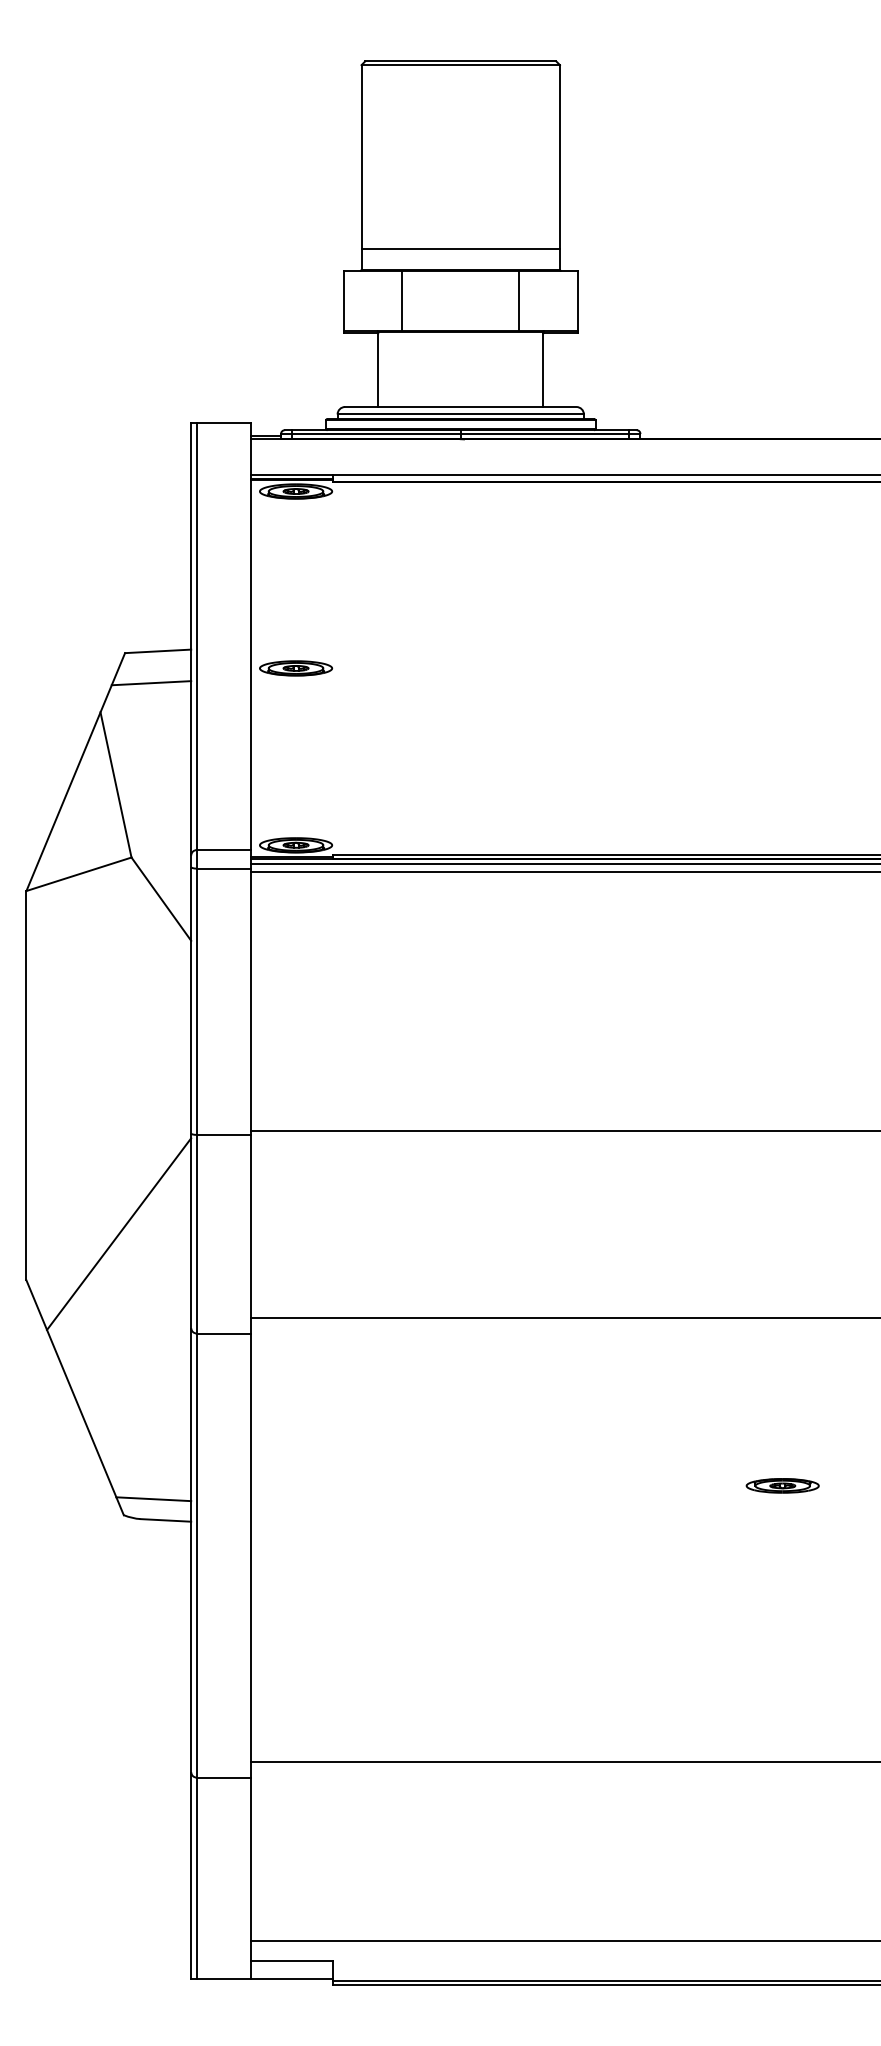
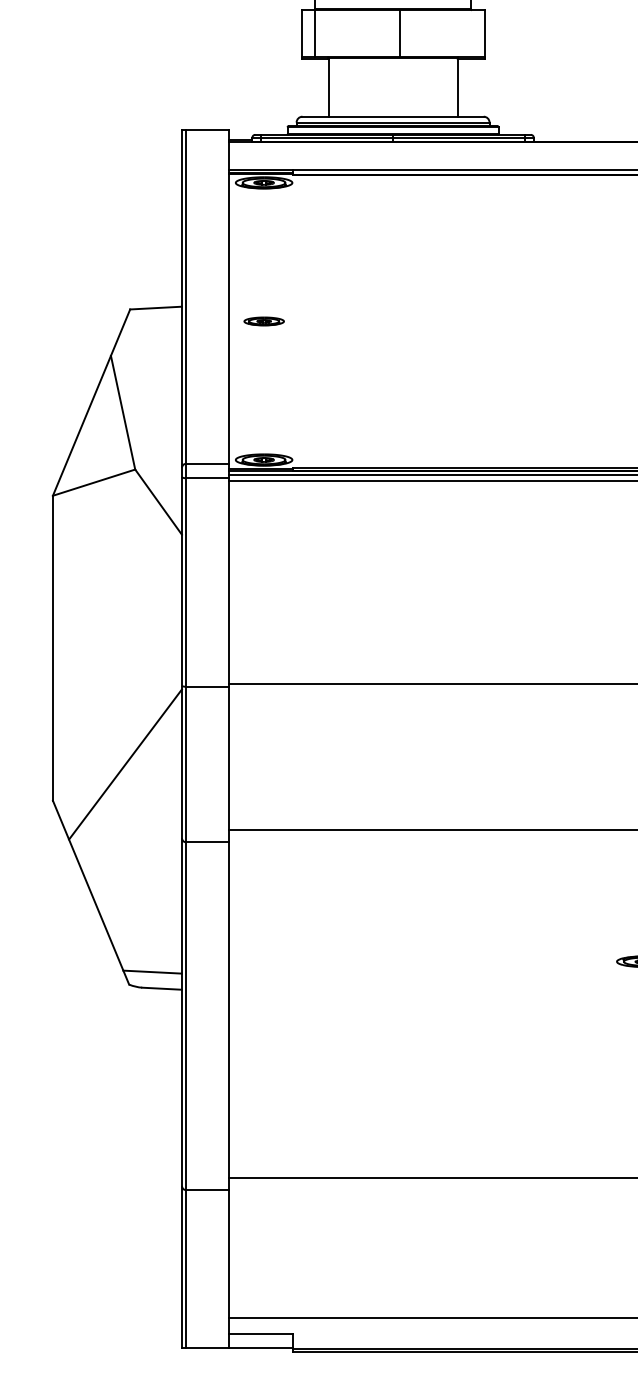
line: (402, 300) -> (315, 33), moved
line: (519, 300) -> (400, 33), moved
part: (296, 668) -> (264, 321), size x0.7
line: (151, 683) -> (150, 333), removed

